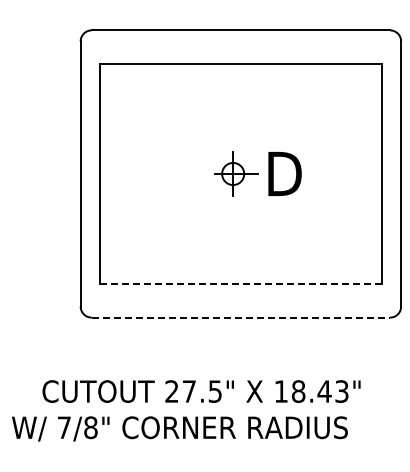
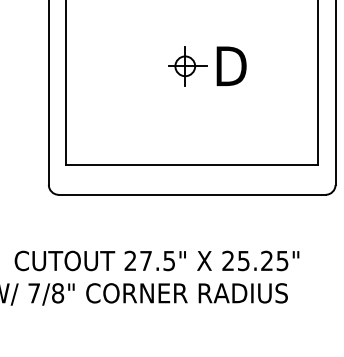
line: (240, 283) -> (191, 164), dashed -> solid
line: (241, 317) -> (192, 194), dashed -> solid
text: (311, 391) -> (255, 260), 18.43" -> 25.25"

